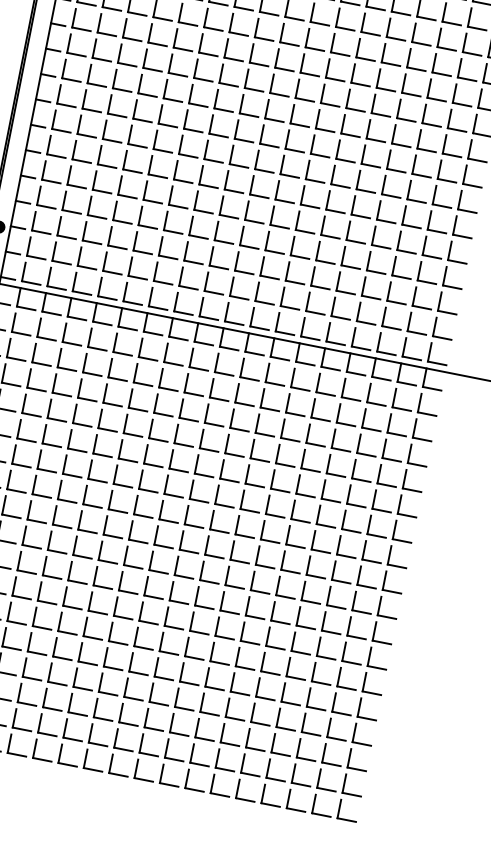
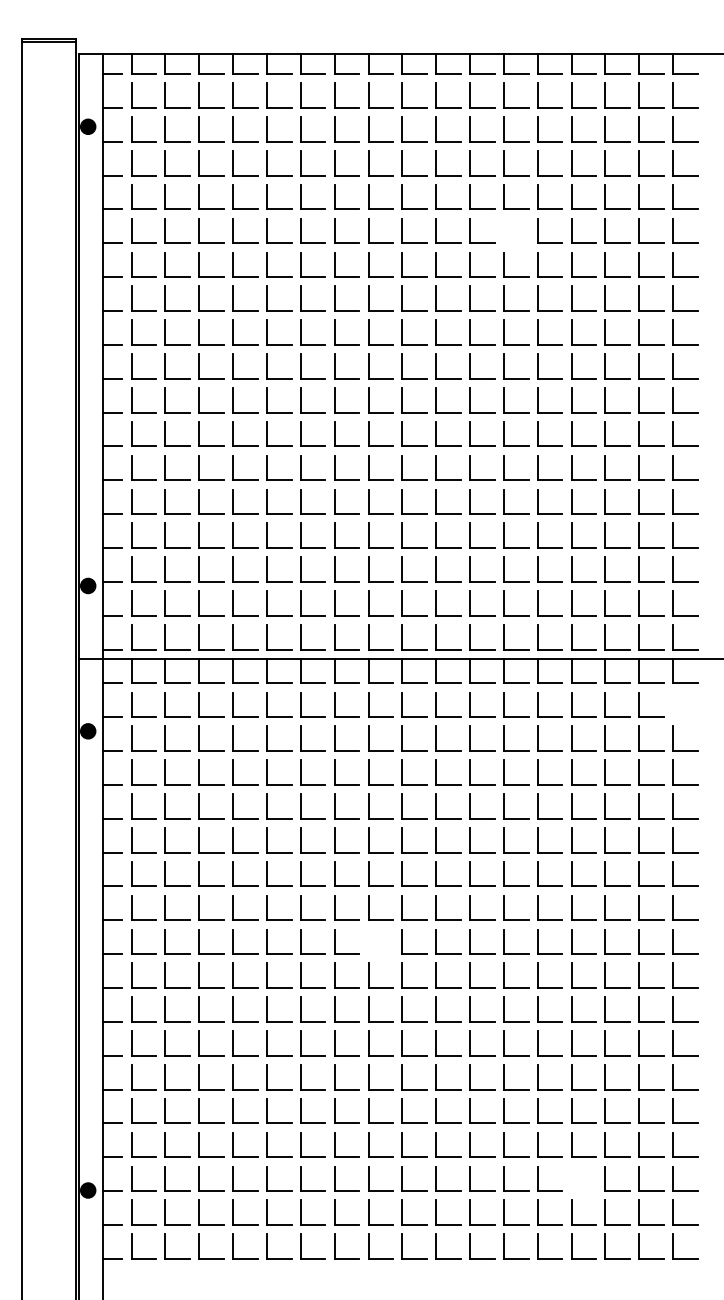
part: (363, 22) -> (504, 230), removed
part: (420, 402) -> (673, 704), removed
part: (156, 535) -> (369, 941), removed
part: (273, 743) -> (572, 1178), removed

